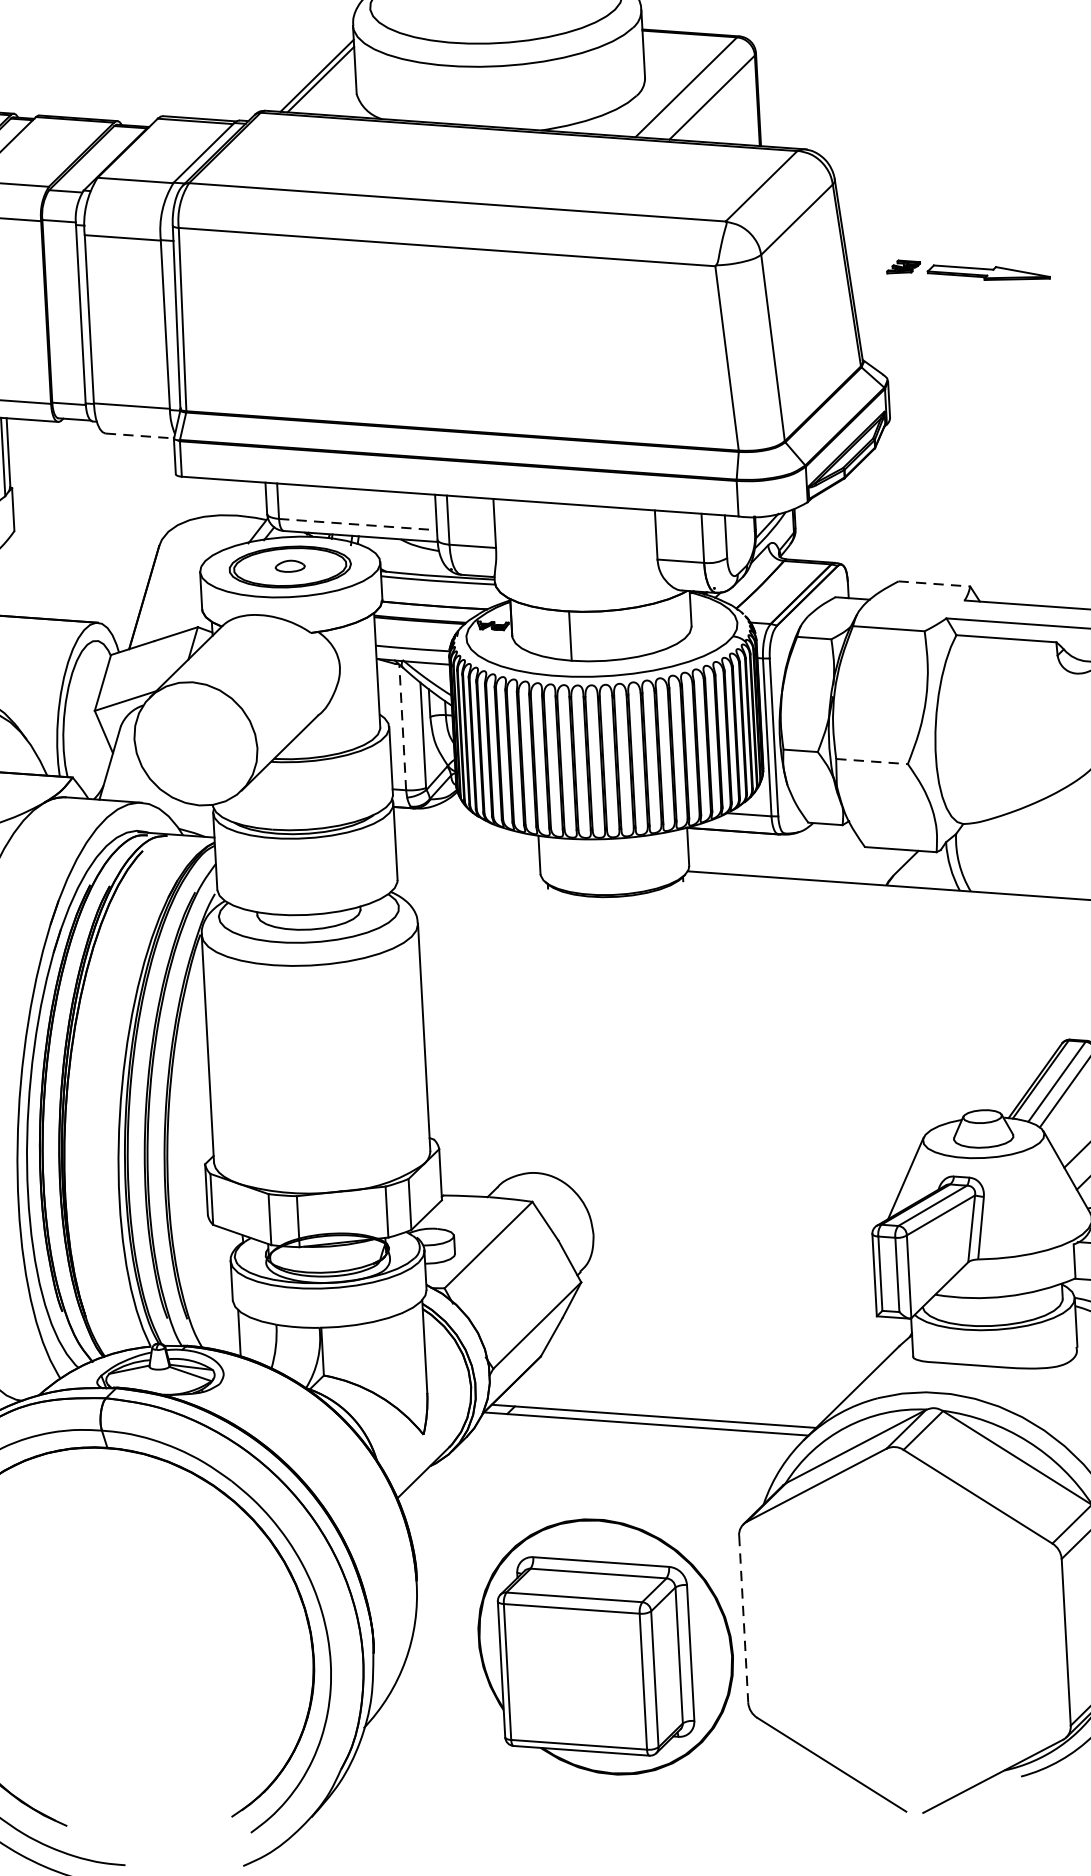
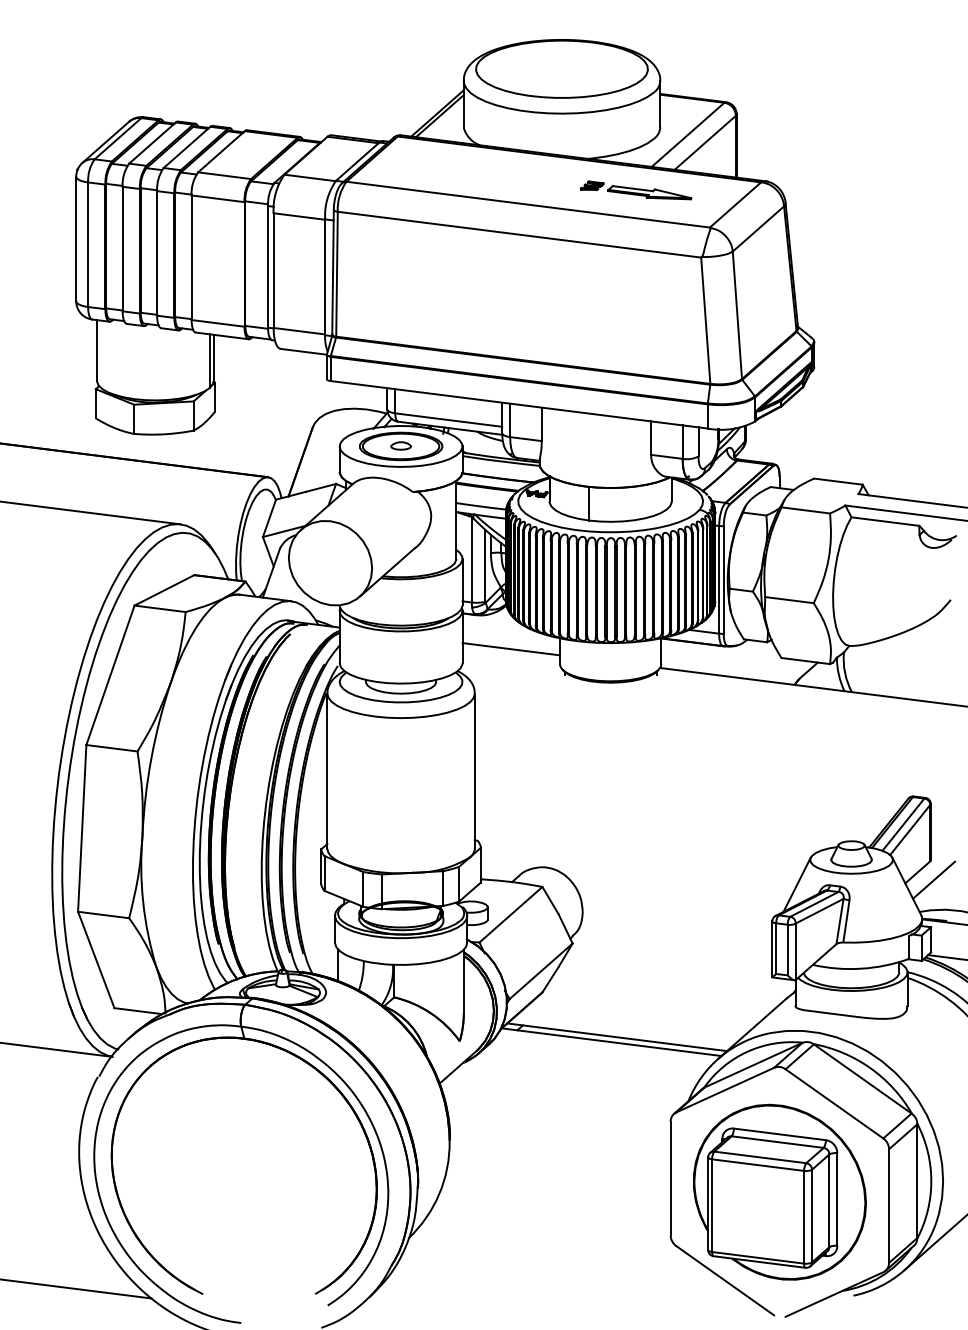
part: (967, 270) -> (635, 190), moved
line: (141, 435) -> (304, 351), dashed -> solid
line: (357, 525) -> (448, 420), dashed -> solid
line: (934, 583) -> (838, 481), dashed -> solid
line: (402, 727) -> (471, 559), dashed -> solid
line: (872, 762) -> (789, 600), dashed -> solid
line: (466, 856) -> (510, 649), added
line: (743, 1619) -> (670, 1178), dashed -> solid
part: (605, 1645) -> (779, 1191), moved

